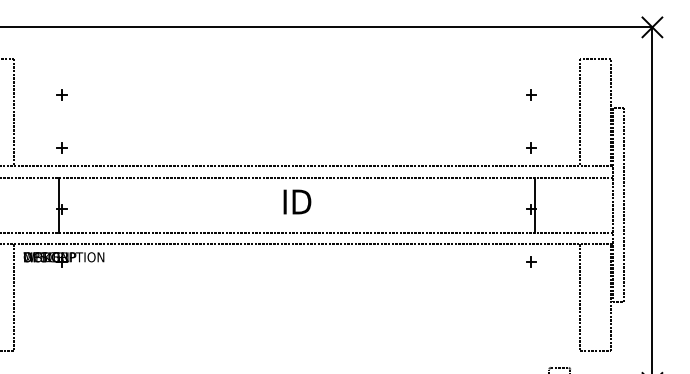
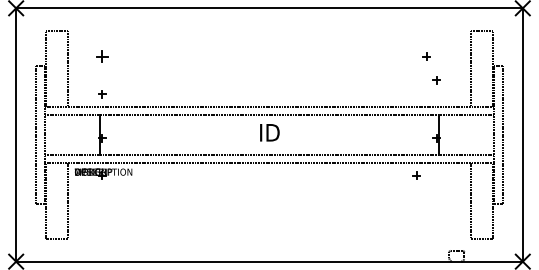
part: (62, 94) -> (102, 56), size x1.6
part: (531, 94) -> (426, 56), moved
part: (531, 148) -> (436, 80), moved
part: (531, 261) -> (416, 175), moved

